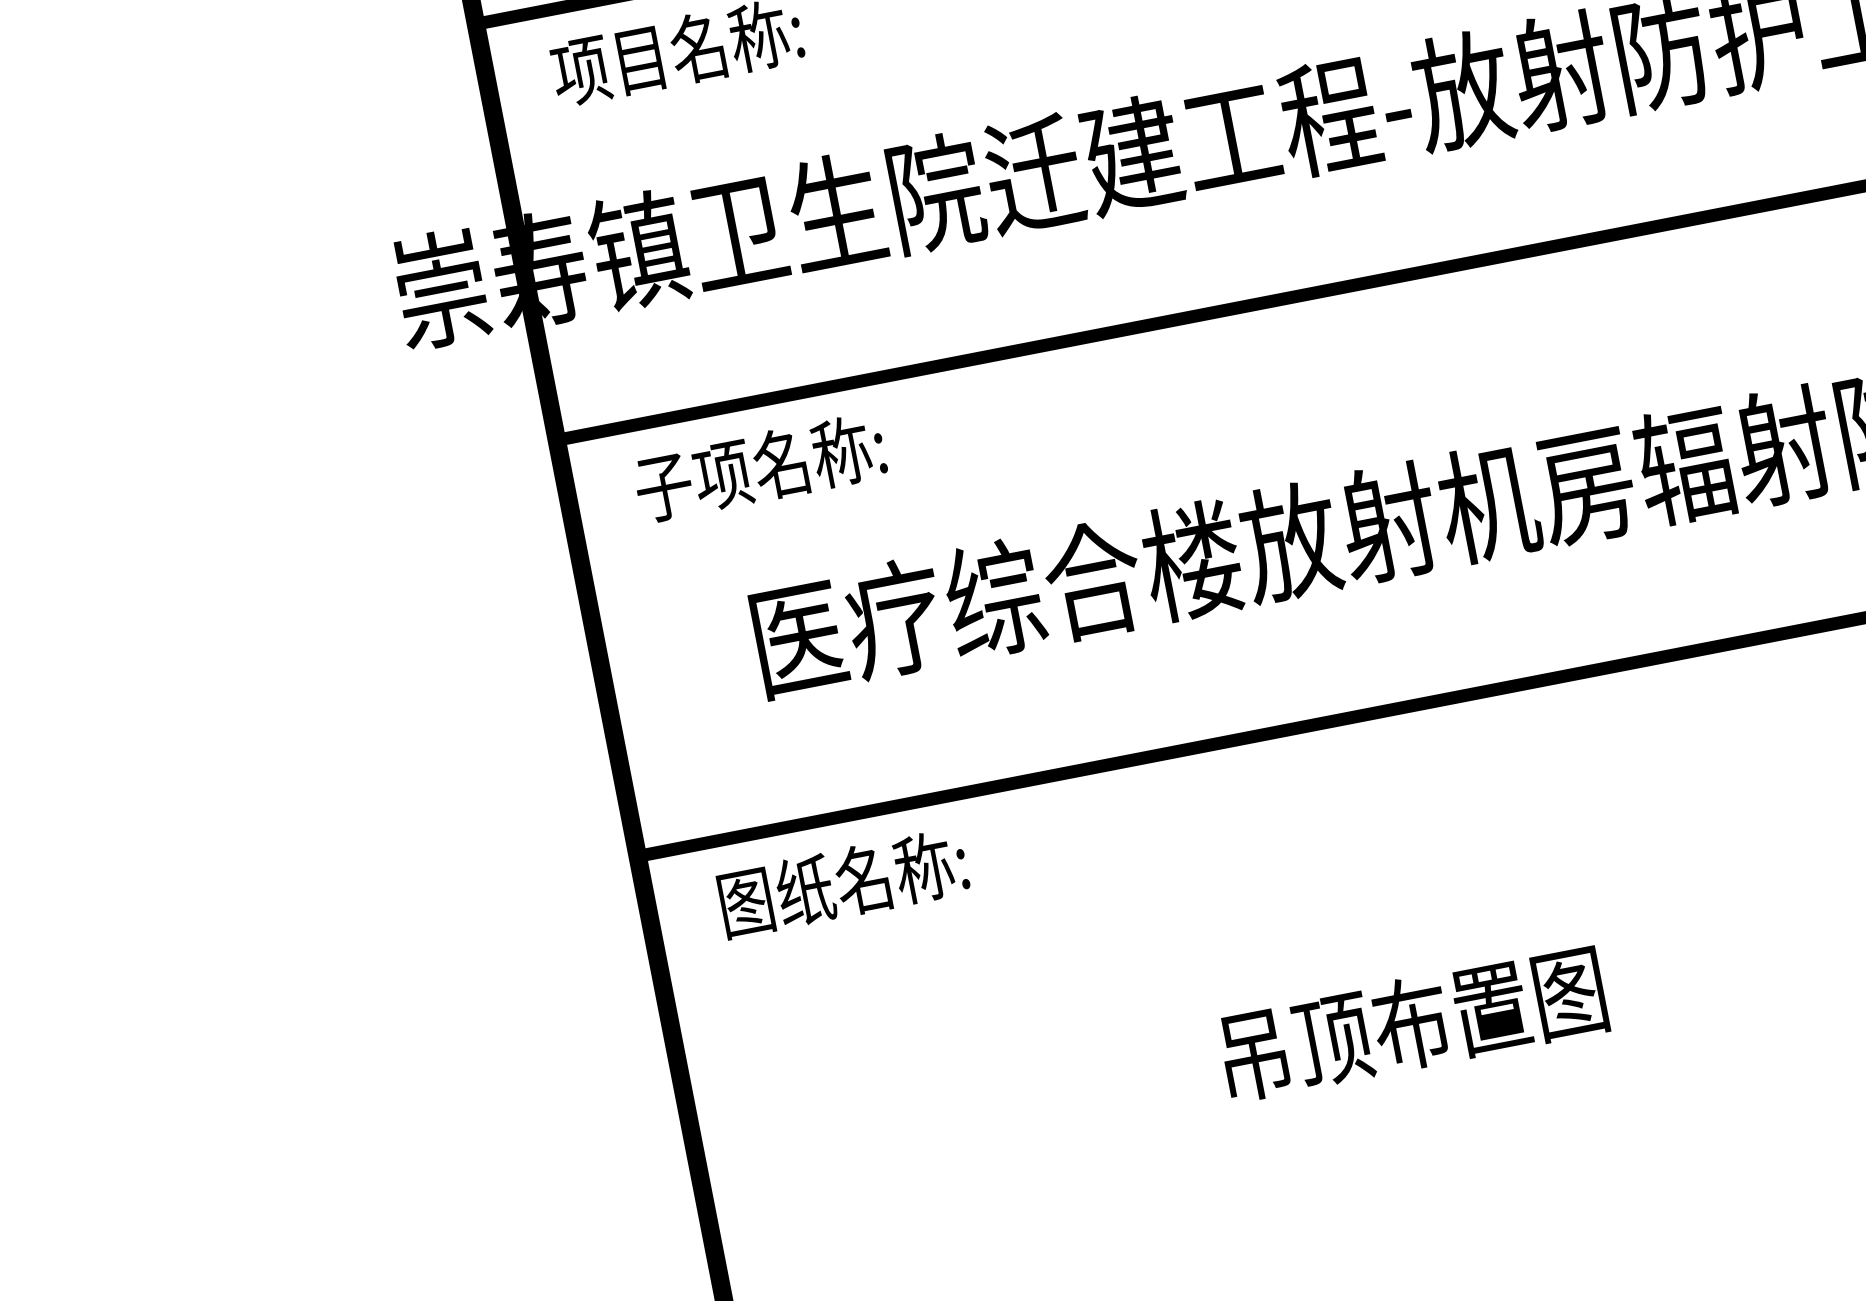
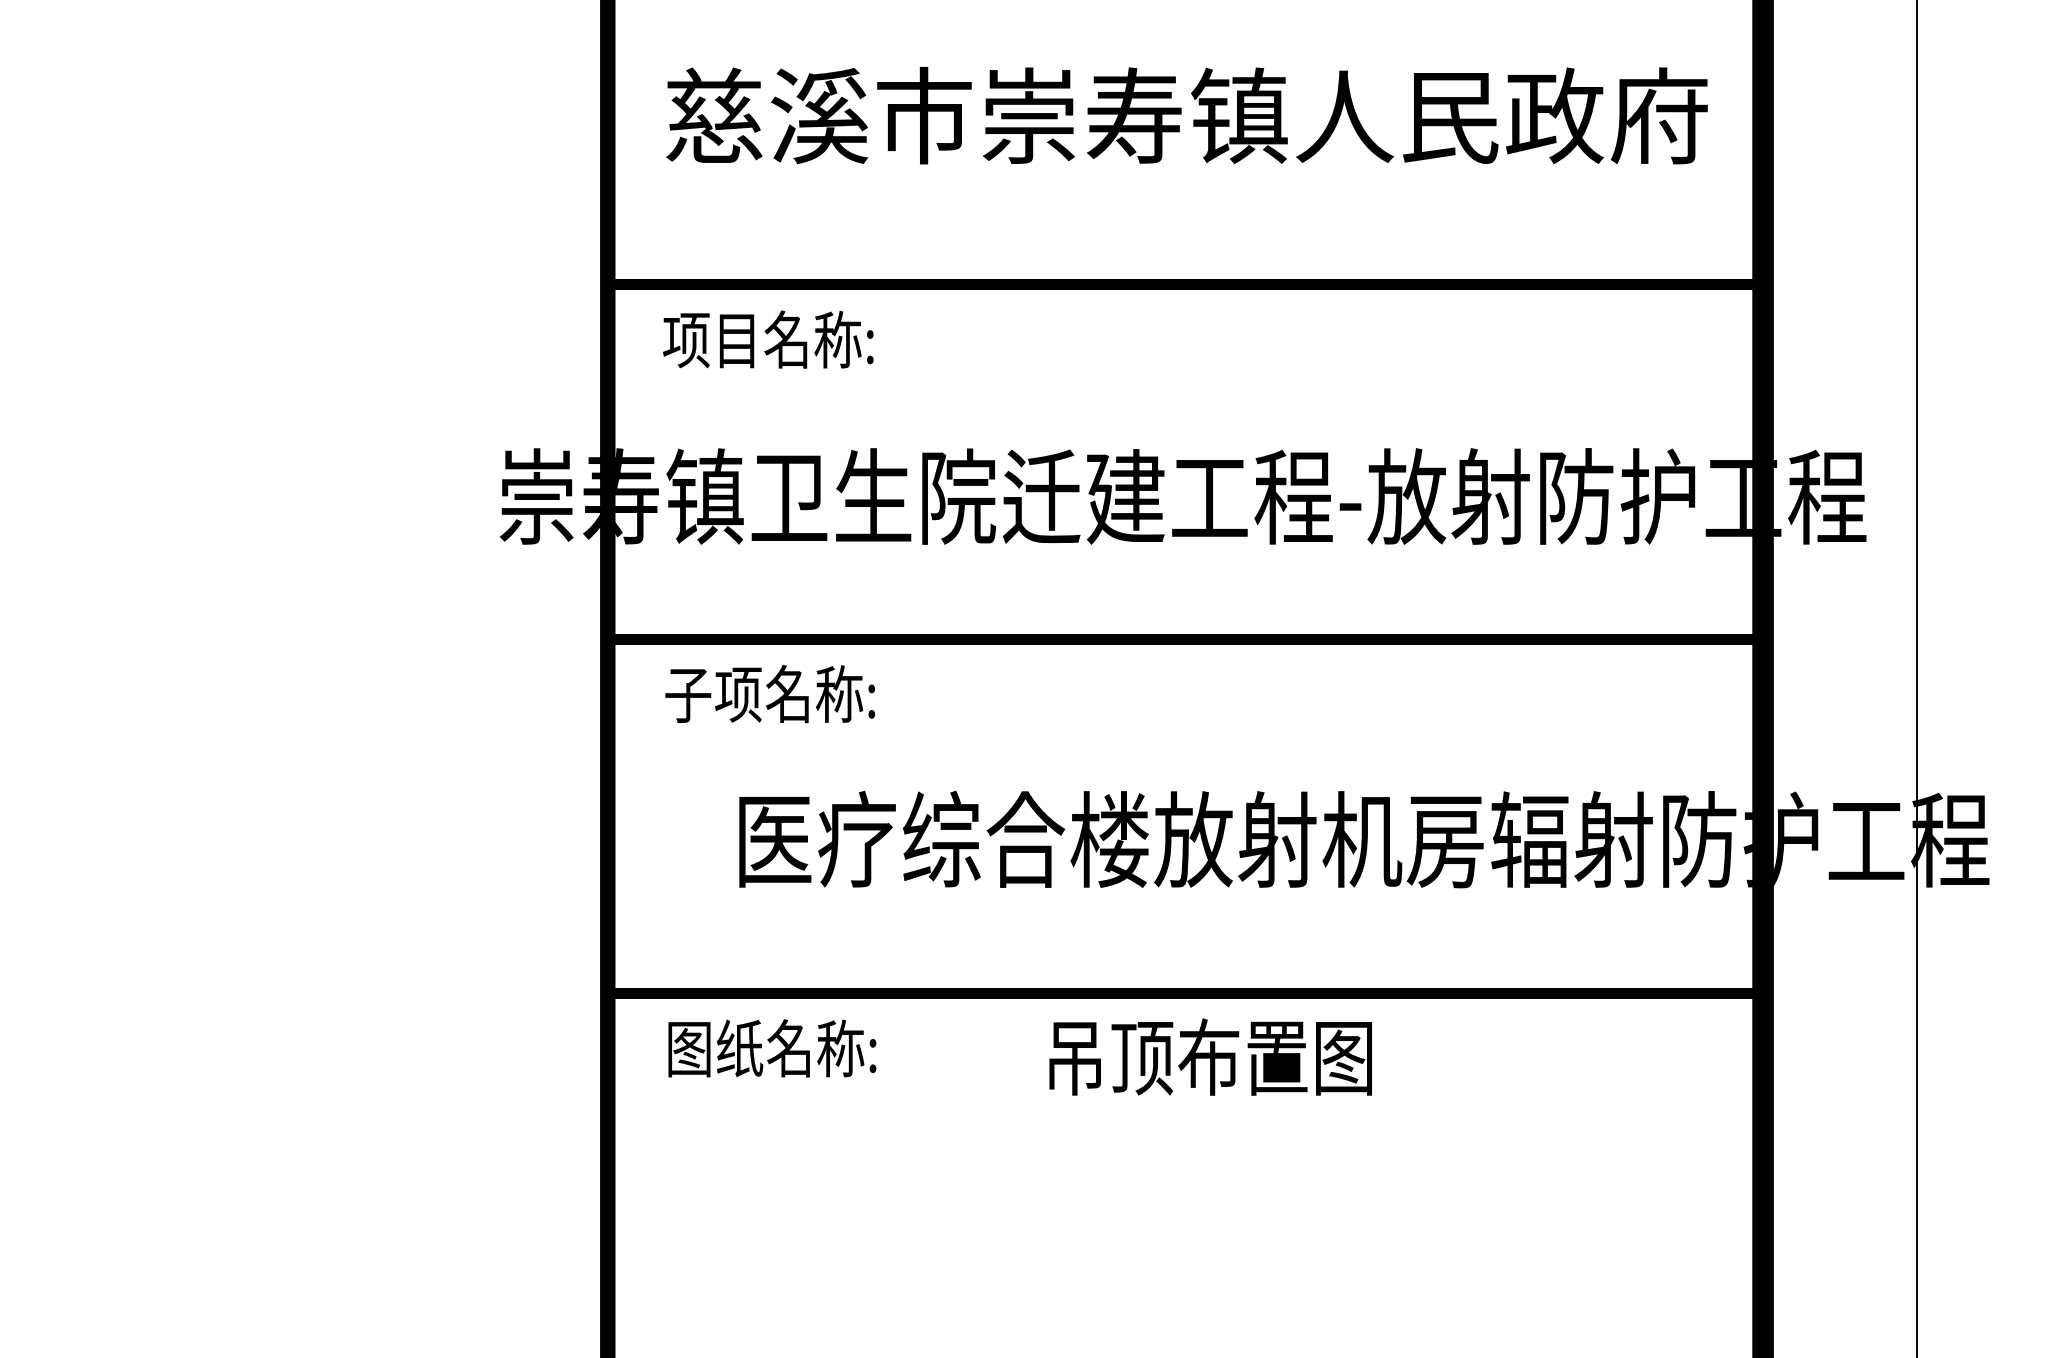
text: (1412, 1022) -> (1210, 1056), moved

